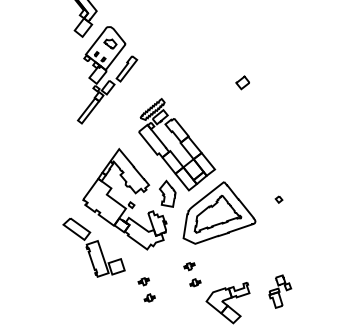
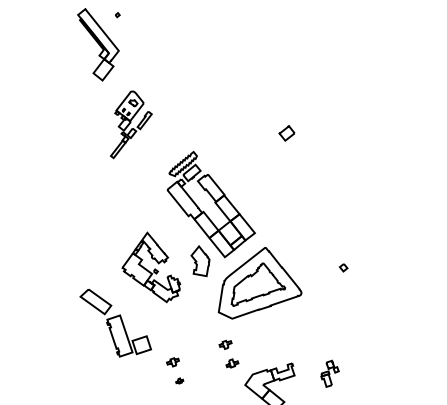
part: (107, 75) -> (131, 124), size x0.6
part: (125, 199) -> (151, 267), size x0.6
part: (278, 199) -> (343, 267), moved
part: (279, 291) -> (329, 373), size x0.7
part: (149, 297) -> (179, 380), size x0.6

